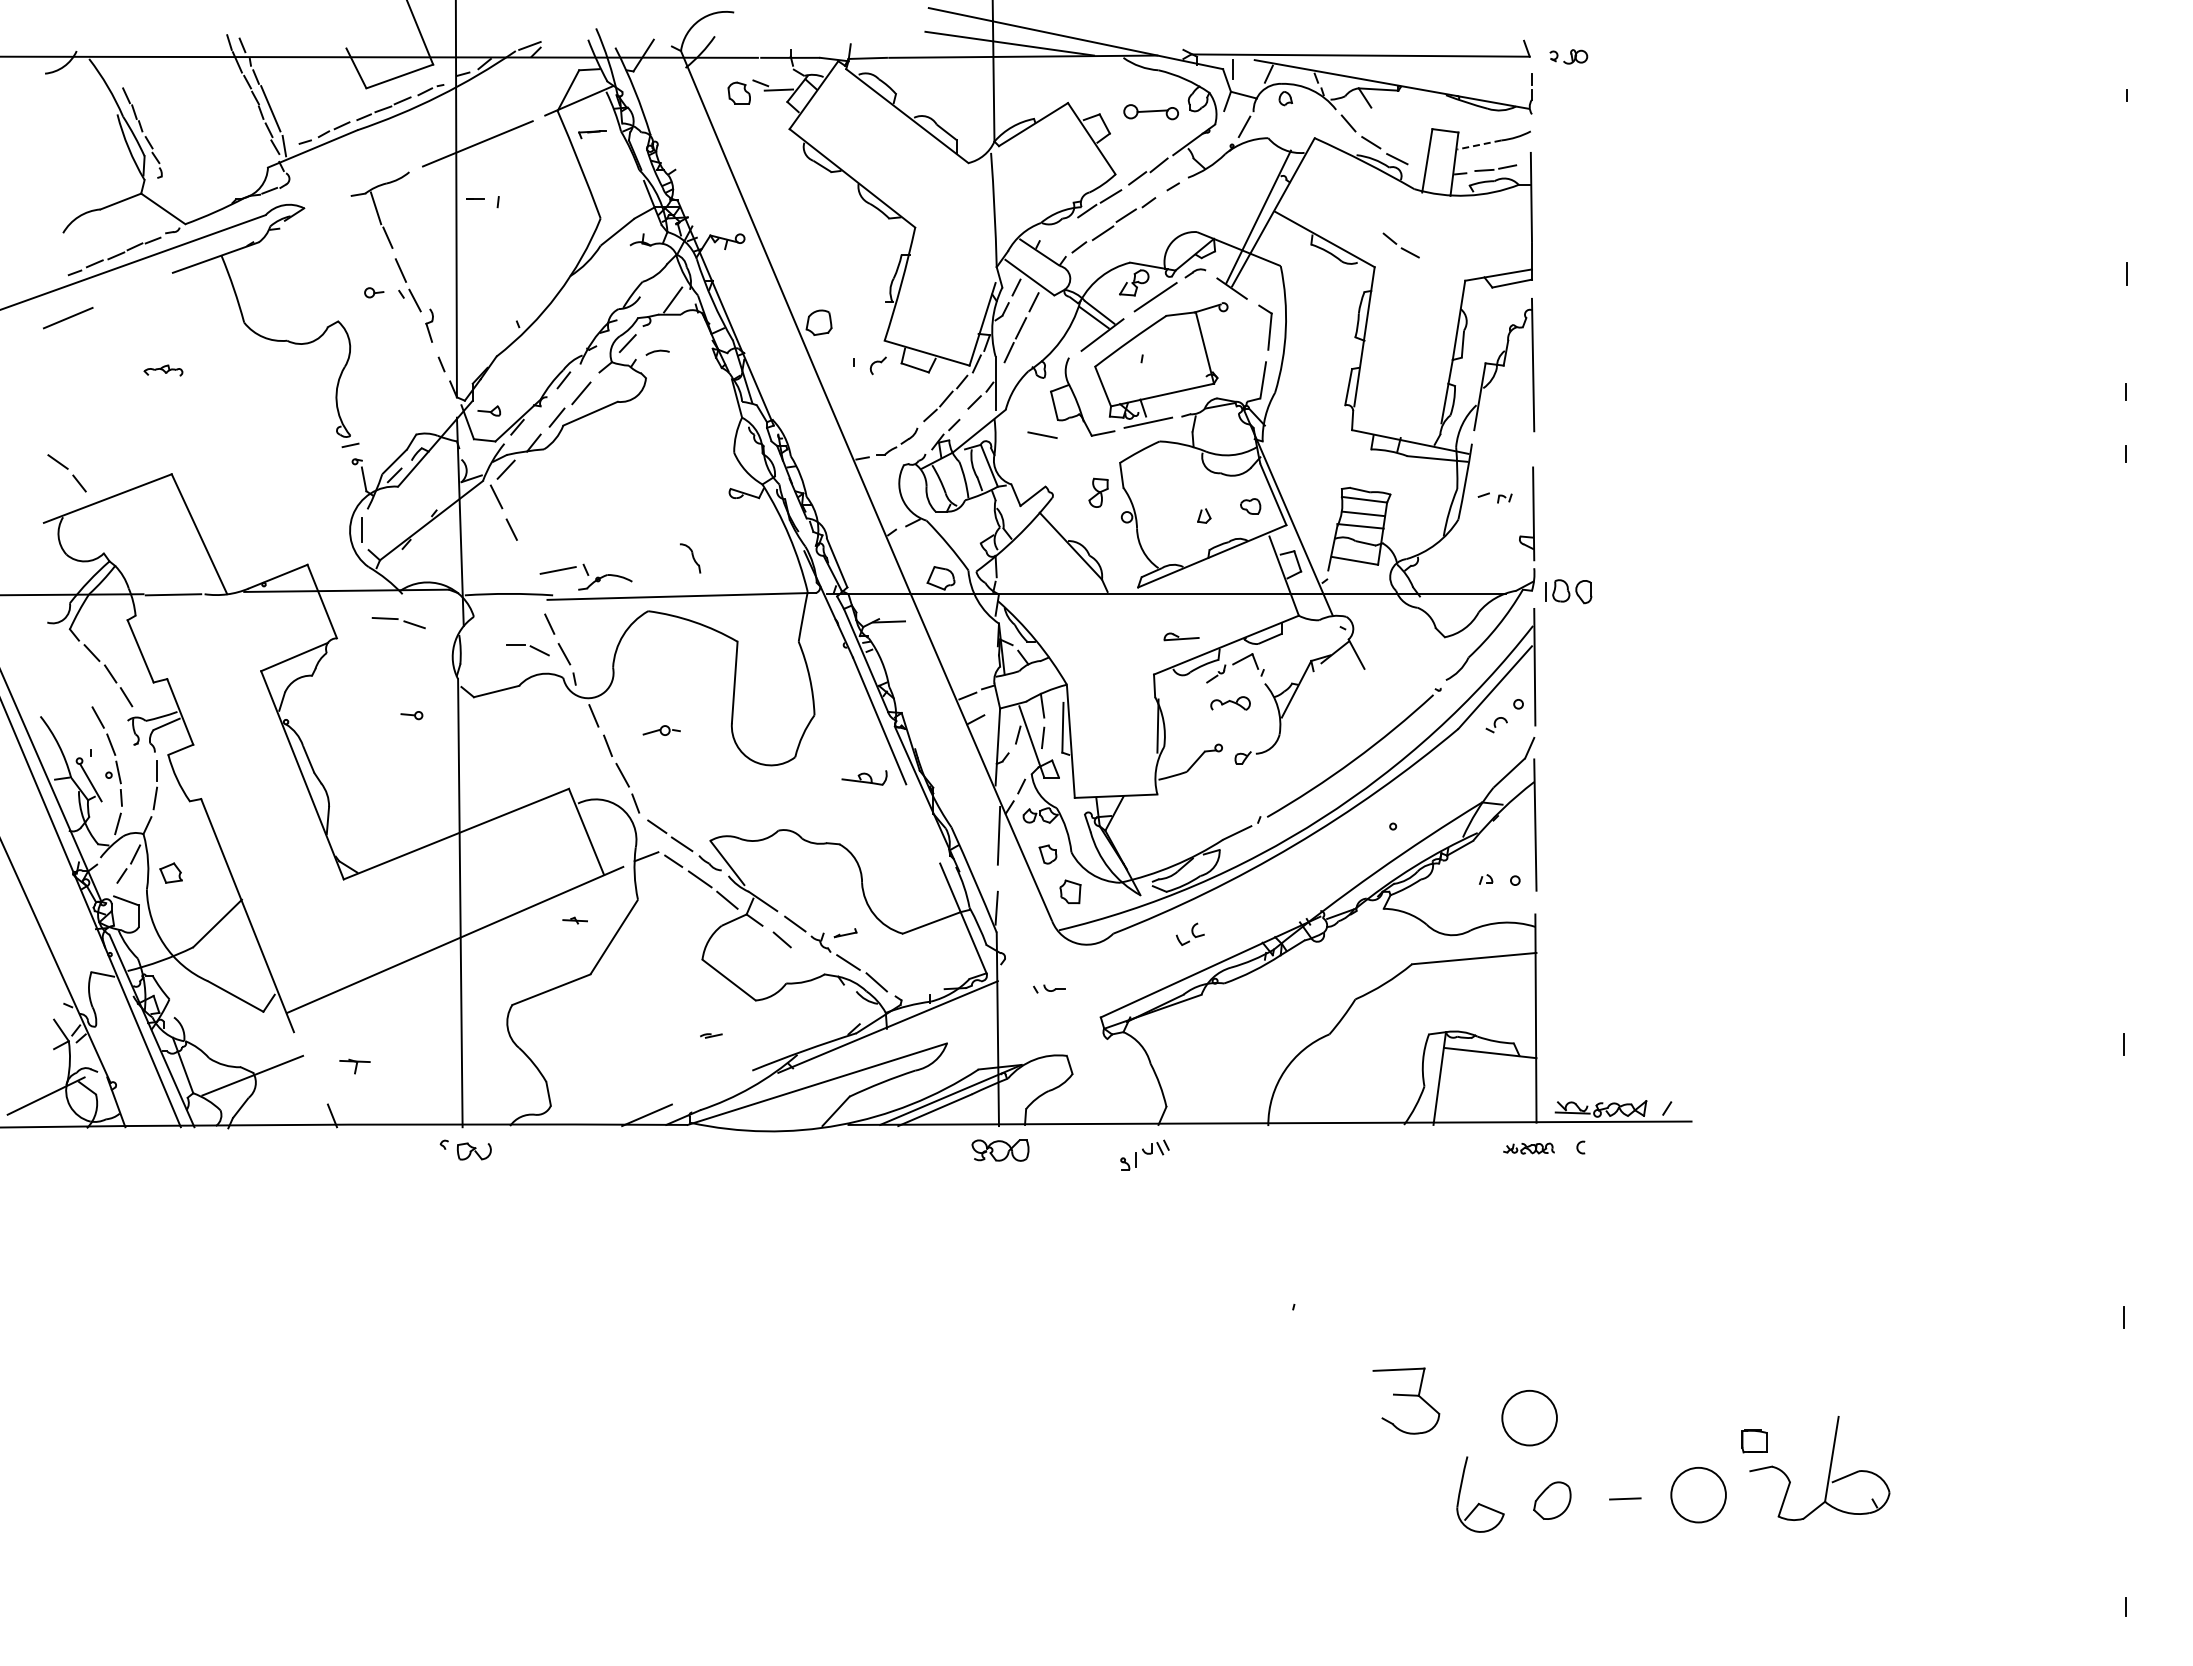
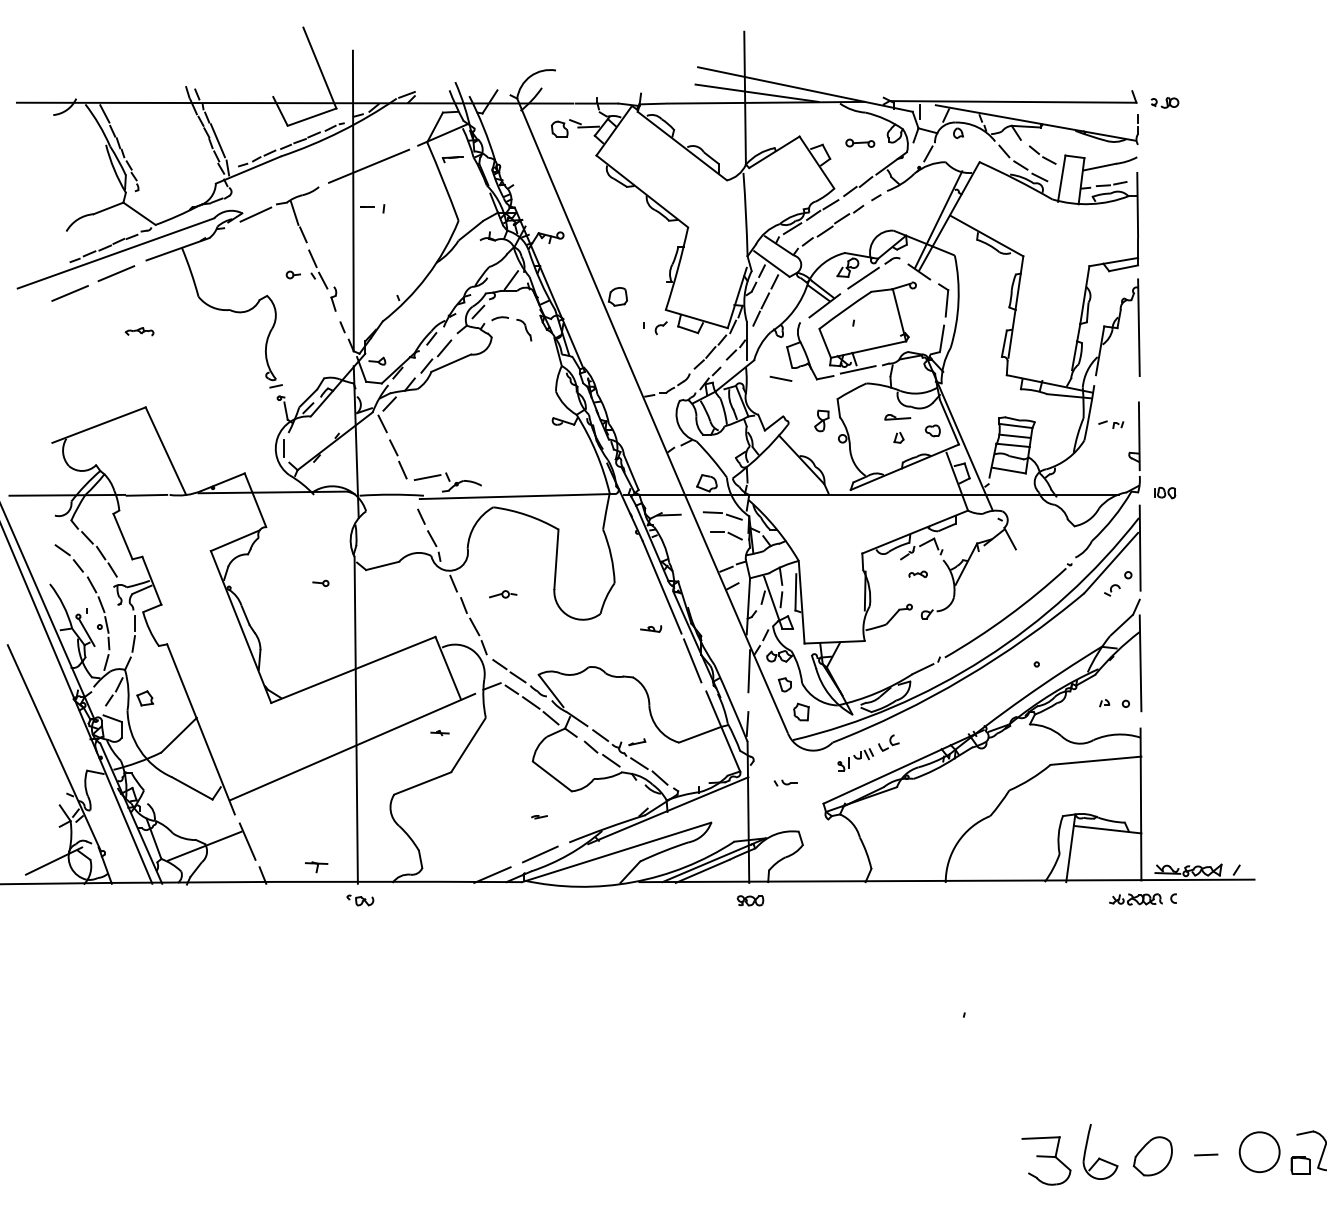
line: (115, 71) -> (104, 113), added
part: (1151, 112) -> (860, 143), size x0.71
line: (1479, 144) -> (1099, 166), dashed -> solid
line: (322, 209) -> (255, 214), added
line: (1058, 228) -> (792, 228), added
part: (1400, 245) -> (1042, 155), moved
line: (131, 290) -> (116, 273), added
part: (66, 473) -> (68, 558), moved
part: (690, 558) -> (524, 330), moved
line: (524, 559) -> (403, 469), added
part: (1568, 591) -> (1164, 492), size x0.62
part: (398, 623) -> (722, 516), moved
part: (1181, 636) -> (897, 417), moved
part: (527, 650) -> (726, 535), moved
part: (1230, 702) -> (918, 573), size x0.62
part: (864, 777) -> (651, 628), size x0.62
line: (921, 821) -> (692, 660), added
line: (809, 958) -> (610, 760), added
part: (354, 1066) -> (316, 867), moved
line: (311, 1069) -> (247, 841), added
line: (712, 1086) -> (540, 854), added
part: (1528, 1148) -> (1135, 899), size x1.43
part: (465, 1149) -> (360, 900), size x0.71
part: (1000, 1150) -> (750, 900), size x0.62
part: (1144, 1154) -> (855, 759), moved
part: (1406, 1400) -> (1046, 1160), moved
circle: (1529, 1418) -> (1136, 1096), removed
part: (1754, 1441) -> (1300, 1165), moved
part: (1552, 1500) -> (1153, 1156), size x1.43

